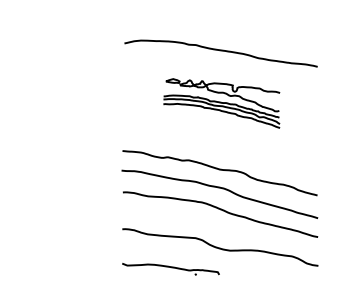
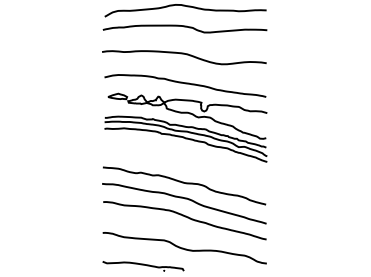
curve: (222, 17) -> (186, 55), added
part: (221, 103) -> (185, 127), size x1.67

